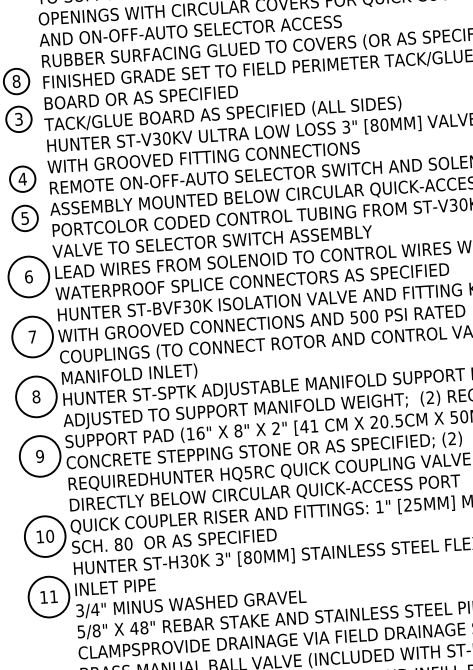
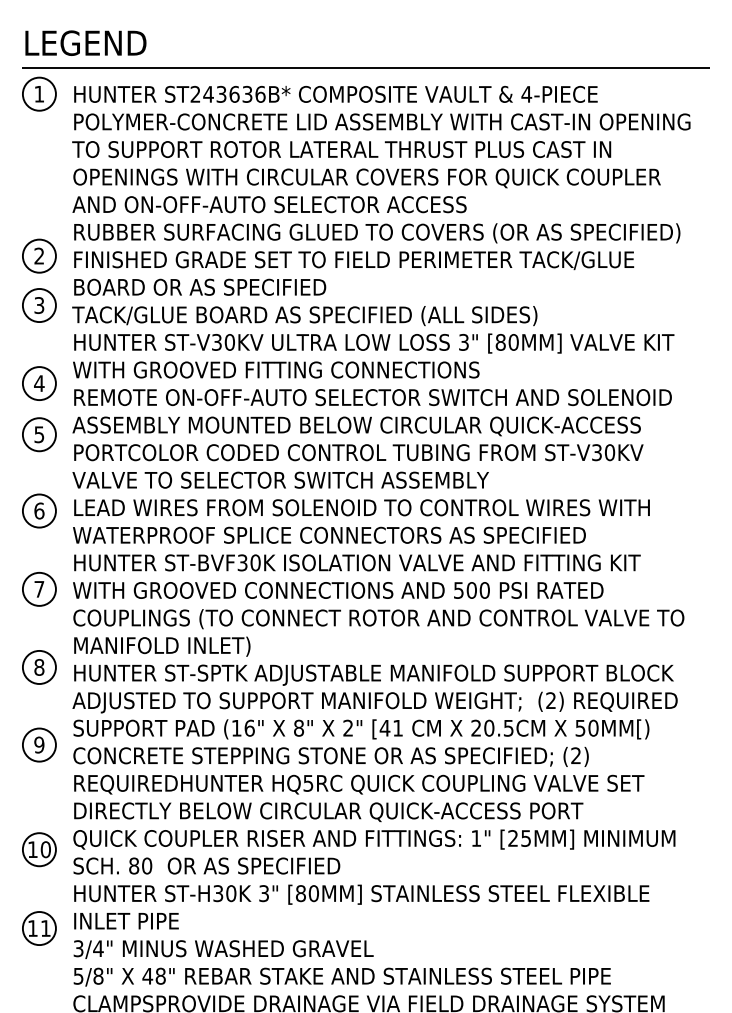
text: (16, 81) -> (39, 255), 8 -> 2
circle: (28, 276) -> (38, 510), size x0.62
circle: (31, 336) -> (38, 588), size x0.62
circle: (35, 396) -> (38, 666), size x0.62
circle: (39, 456) -> (38, 744), size x0.62
circle: (44, 536) -> (38, 849), size x0.62
circle: (48, 597) -> (38, 928), size x0.62

